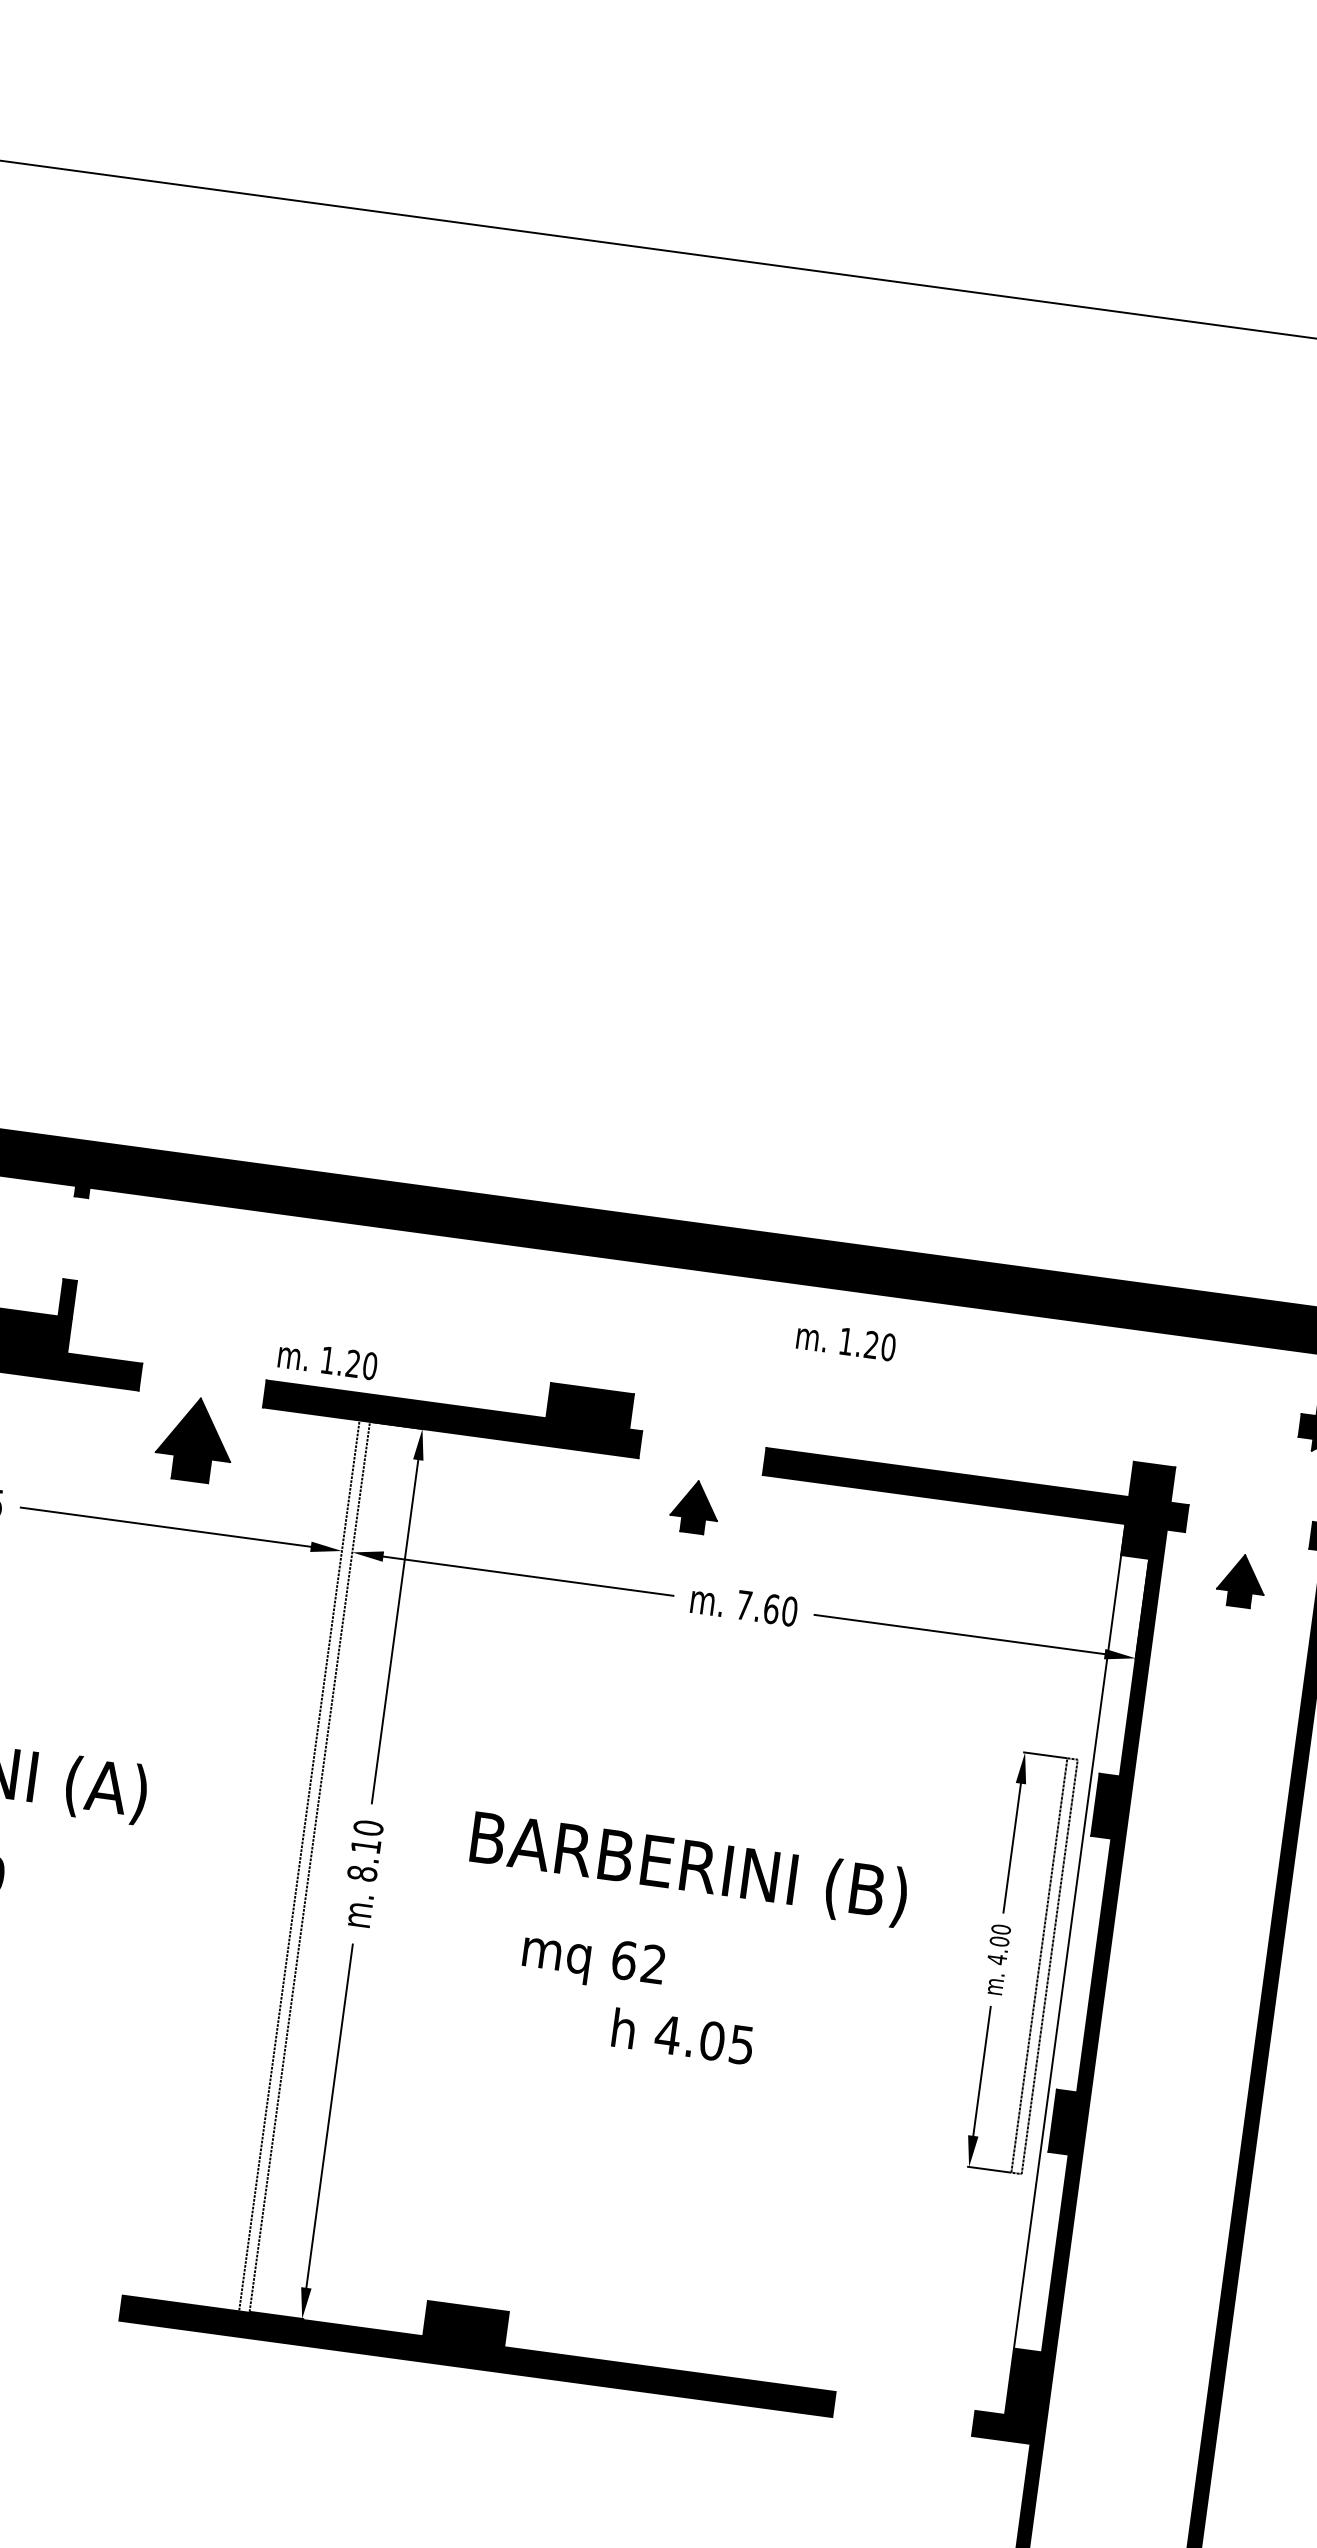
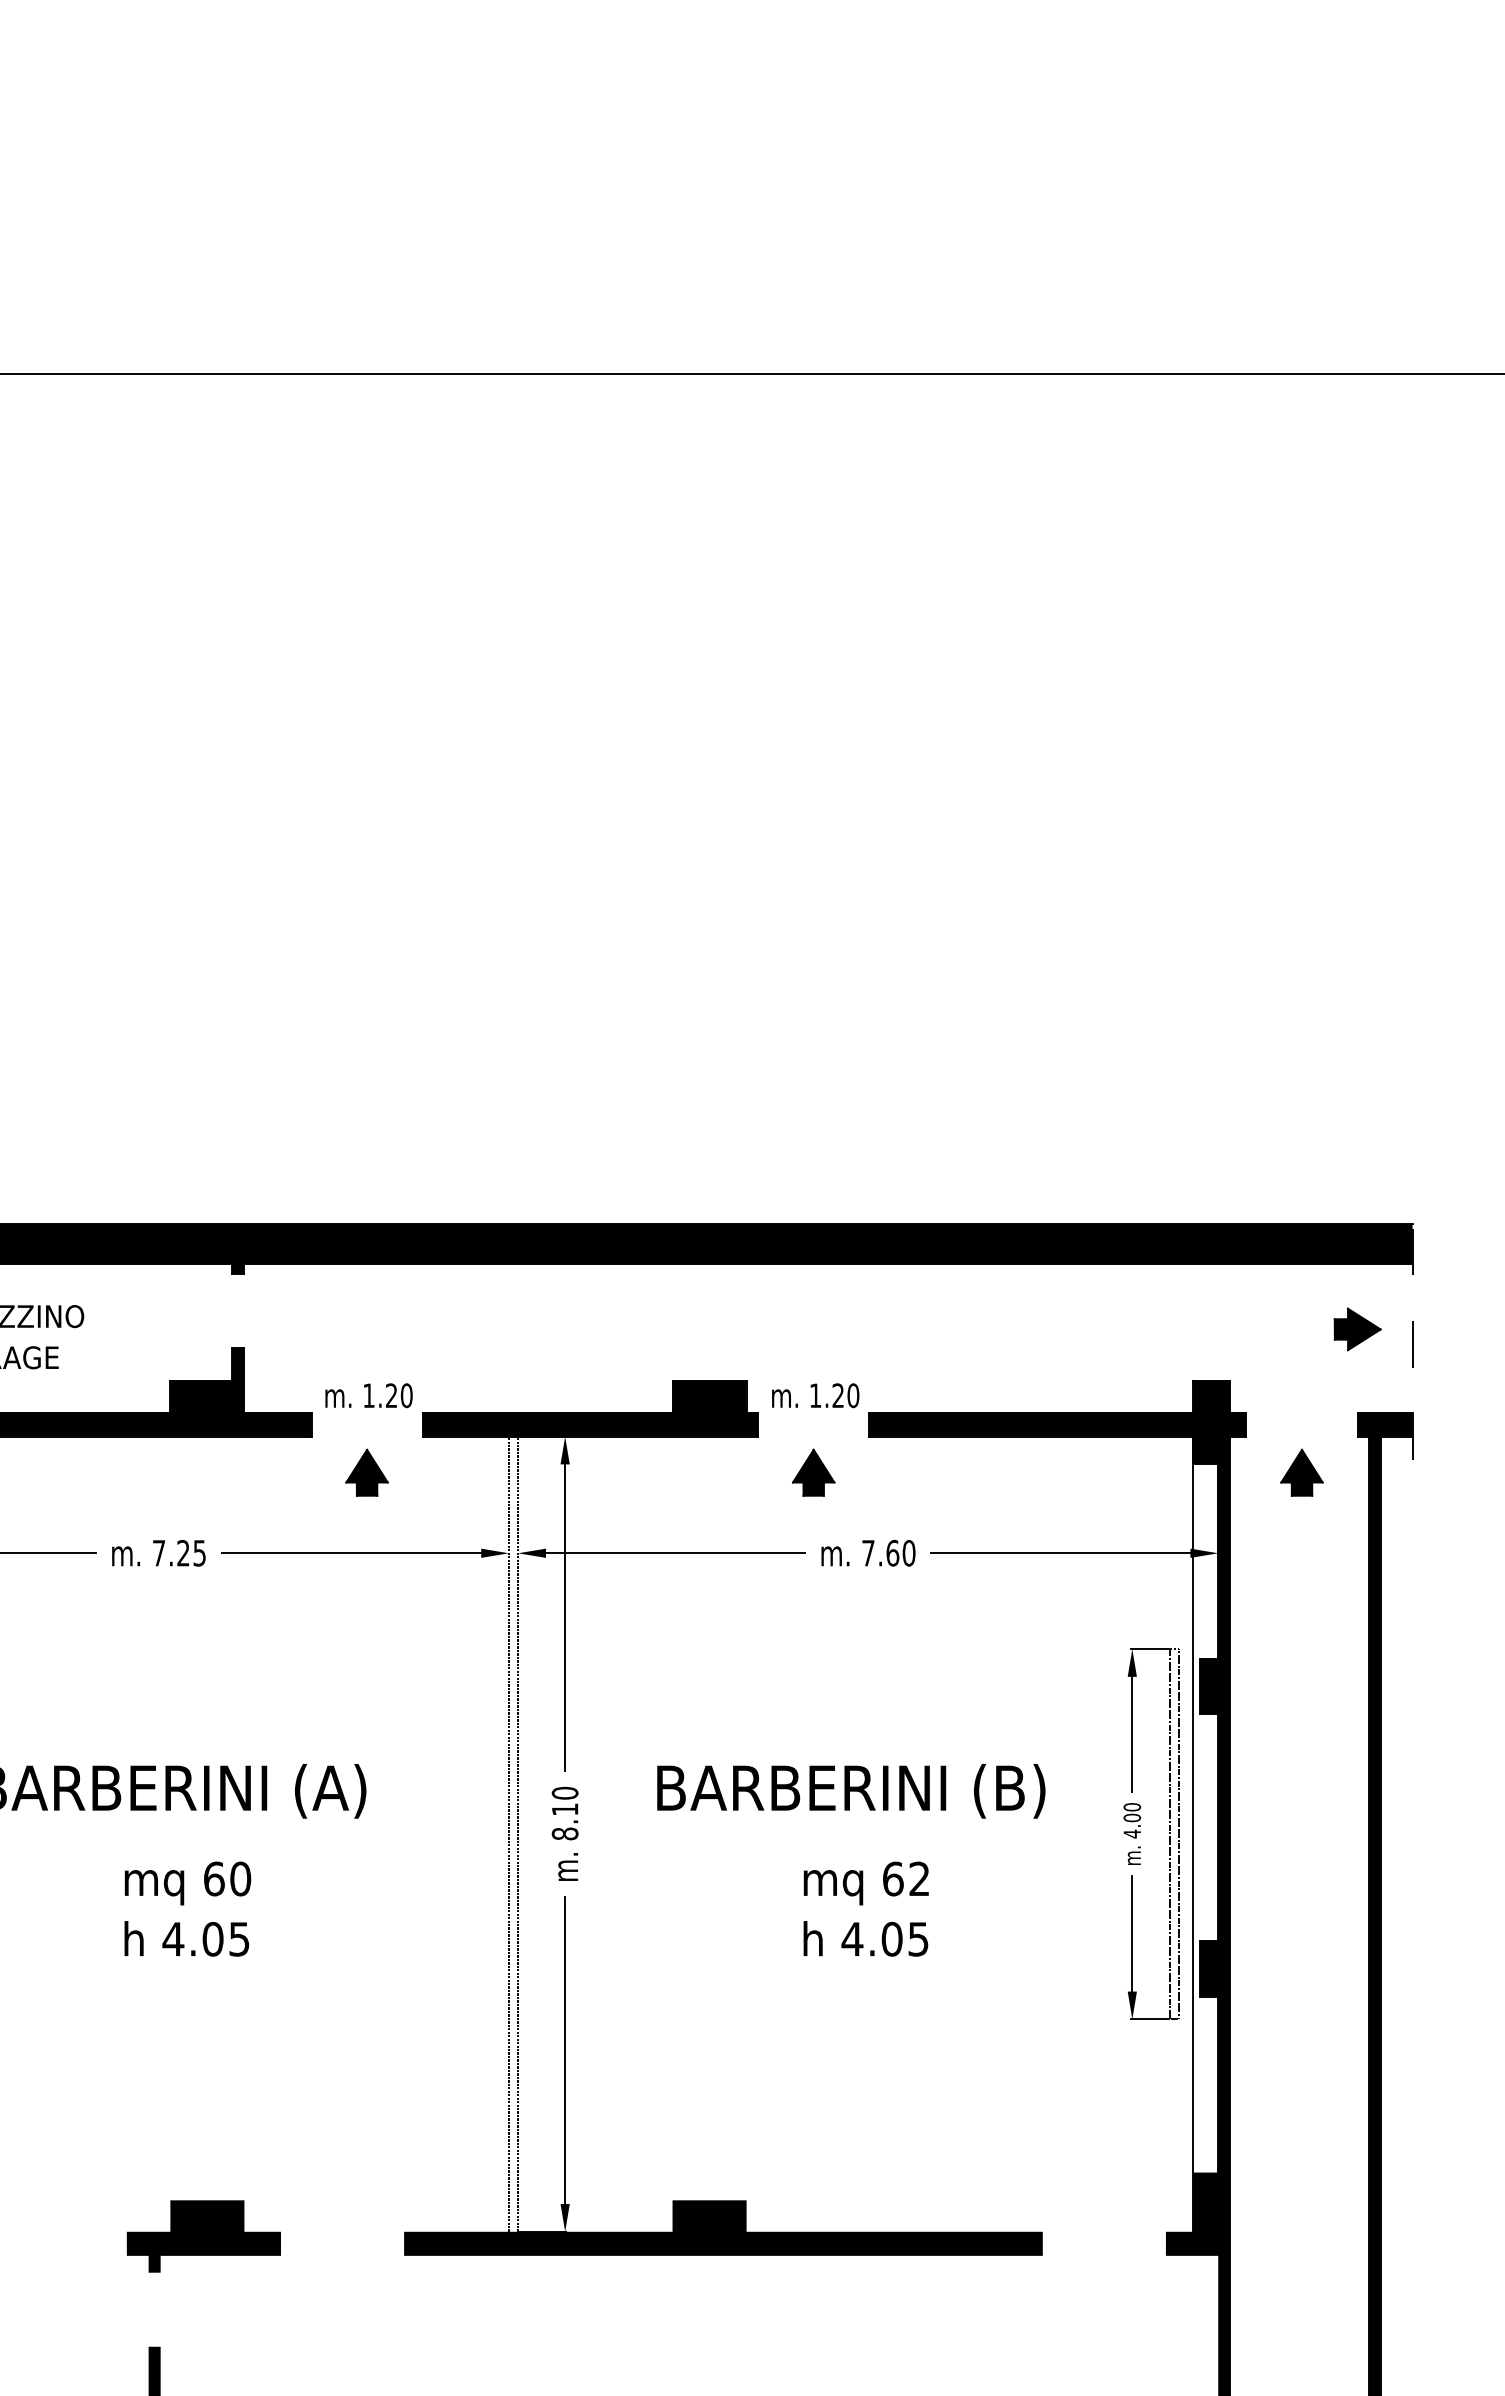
text: (846, 1341) -> (815, 1395), moved
text: (327, 1360) -> (368, 1395), moved
part: (194, 1439) -> (366, 1472), size x0.62
text: (592, 1961) -> (865, 1883), moved

